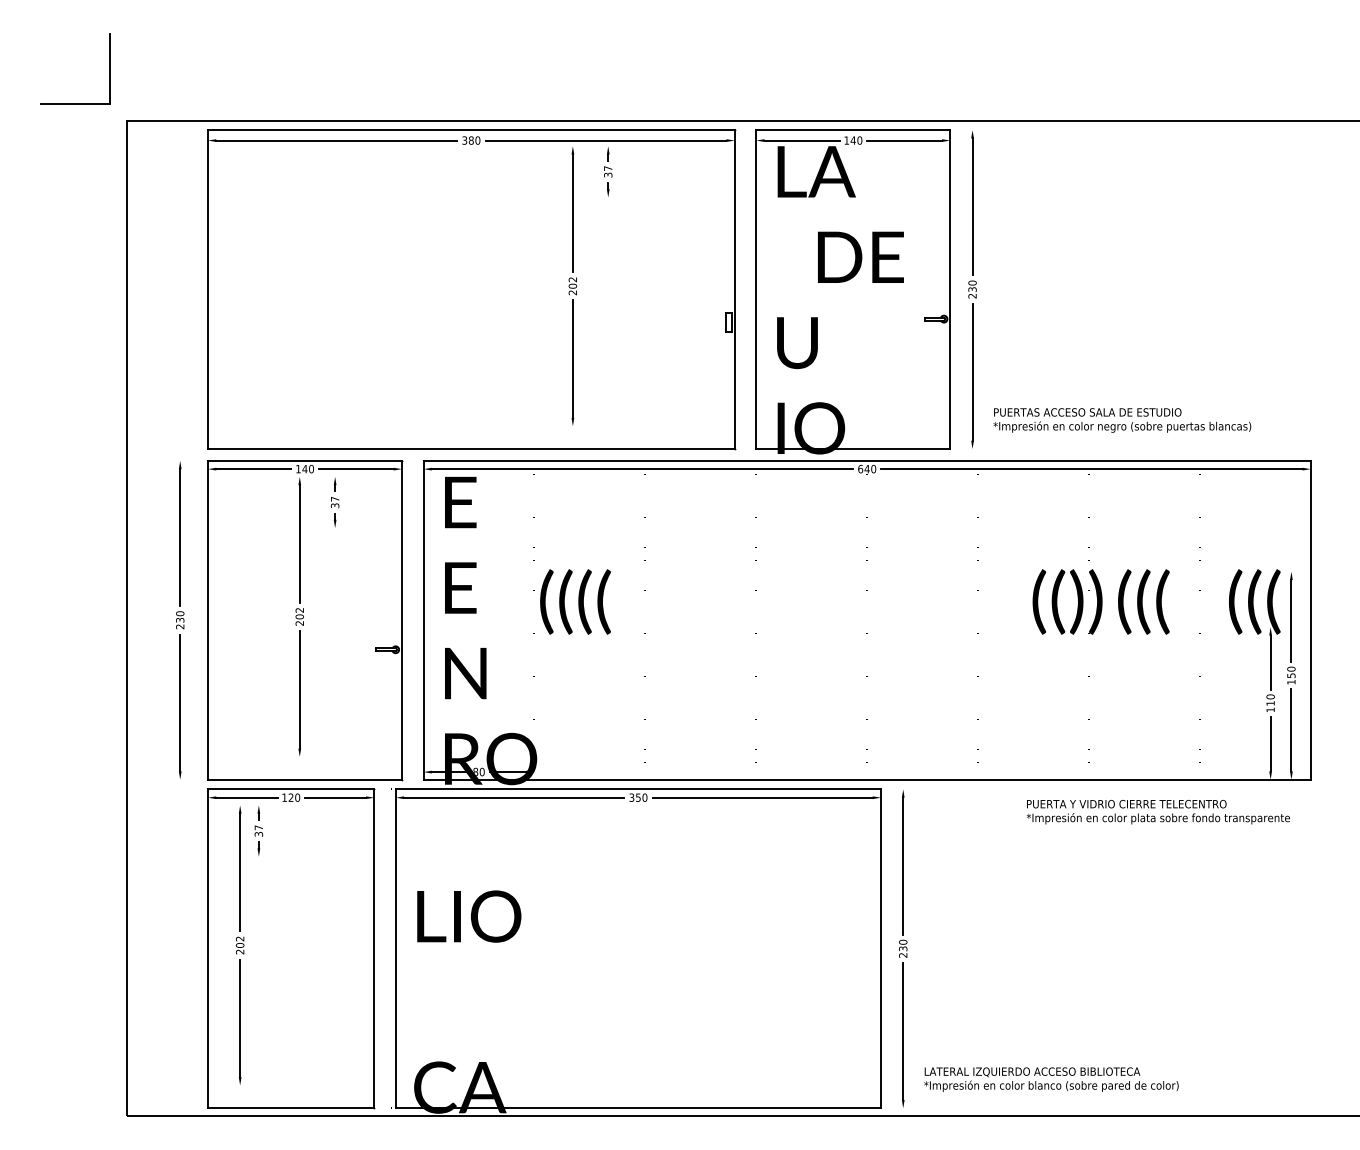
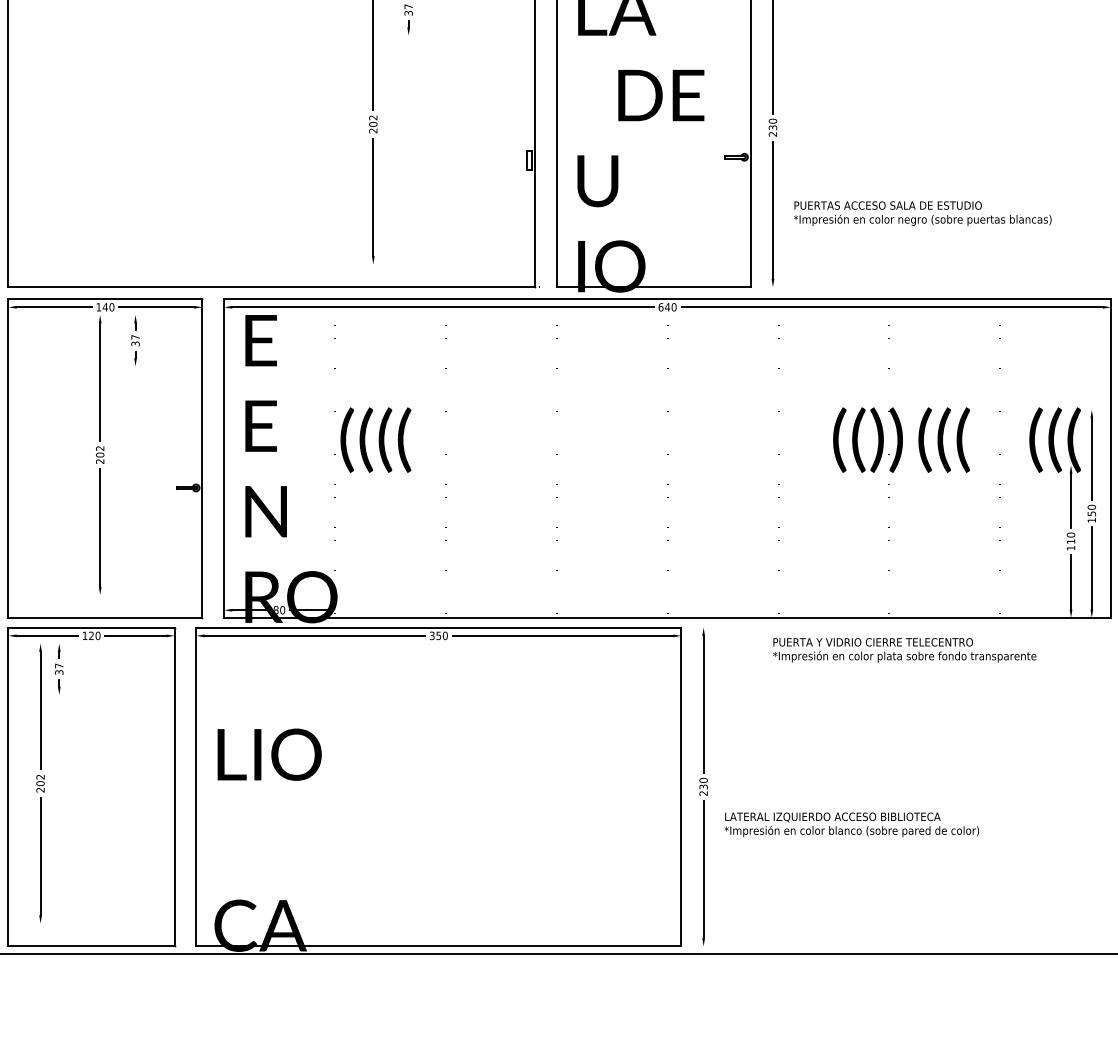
text: (1122, 420) -> (922, 213), moved
text: (1157, 812) -> (903, 650), moved
text: (1051, 1079) -> (851, 824), moved

